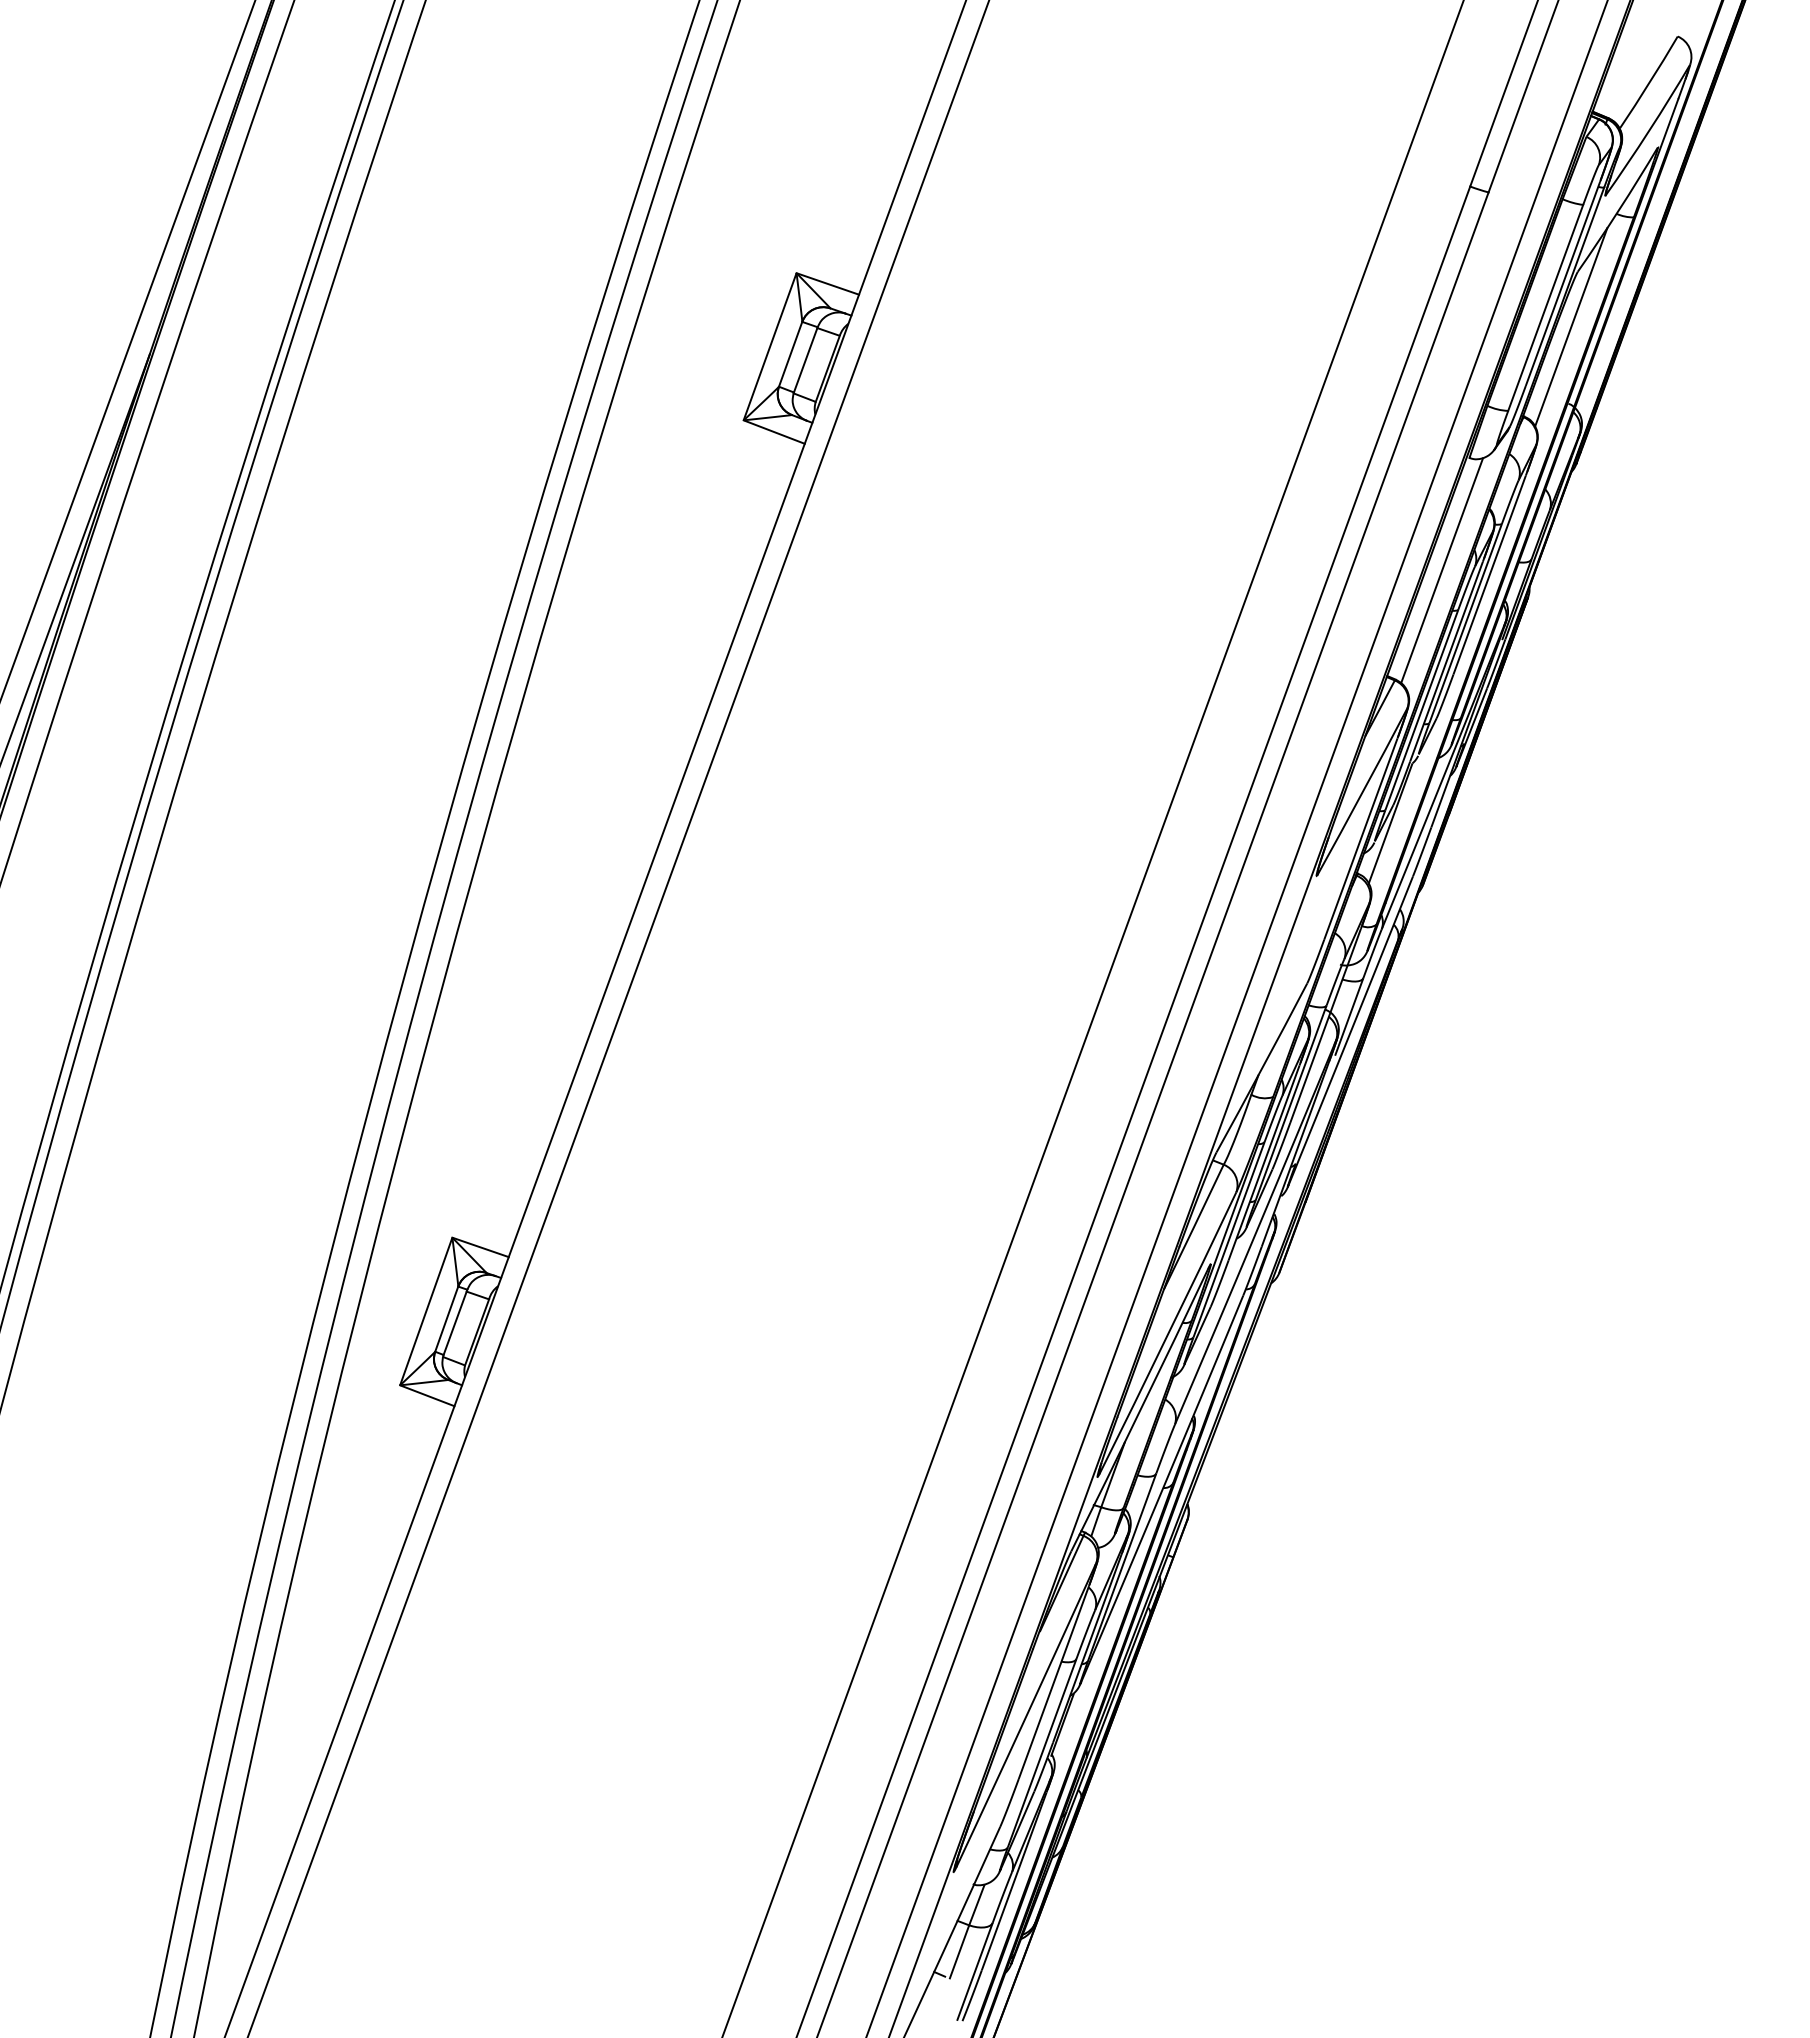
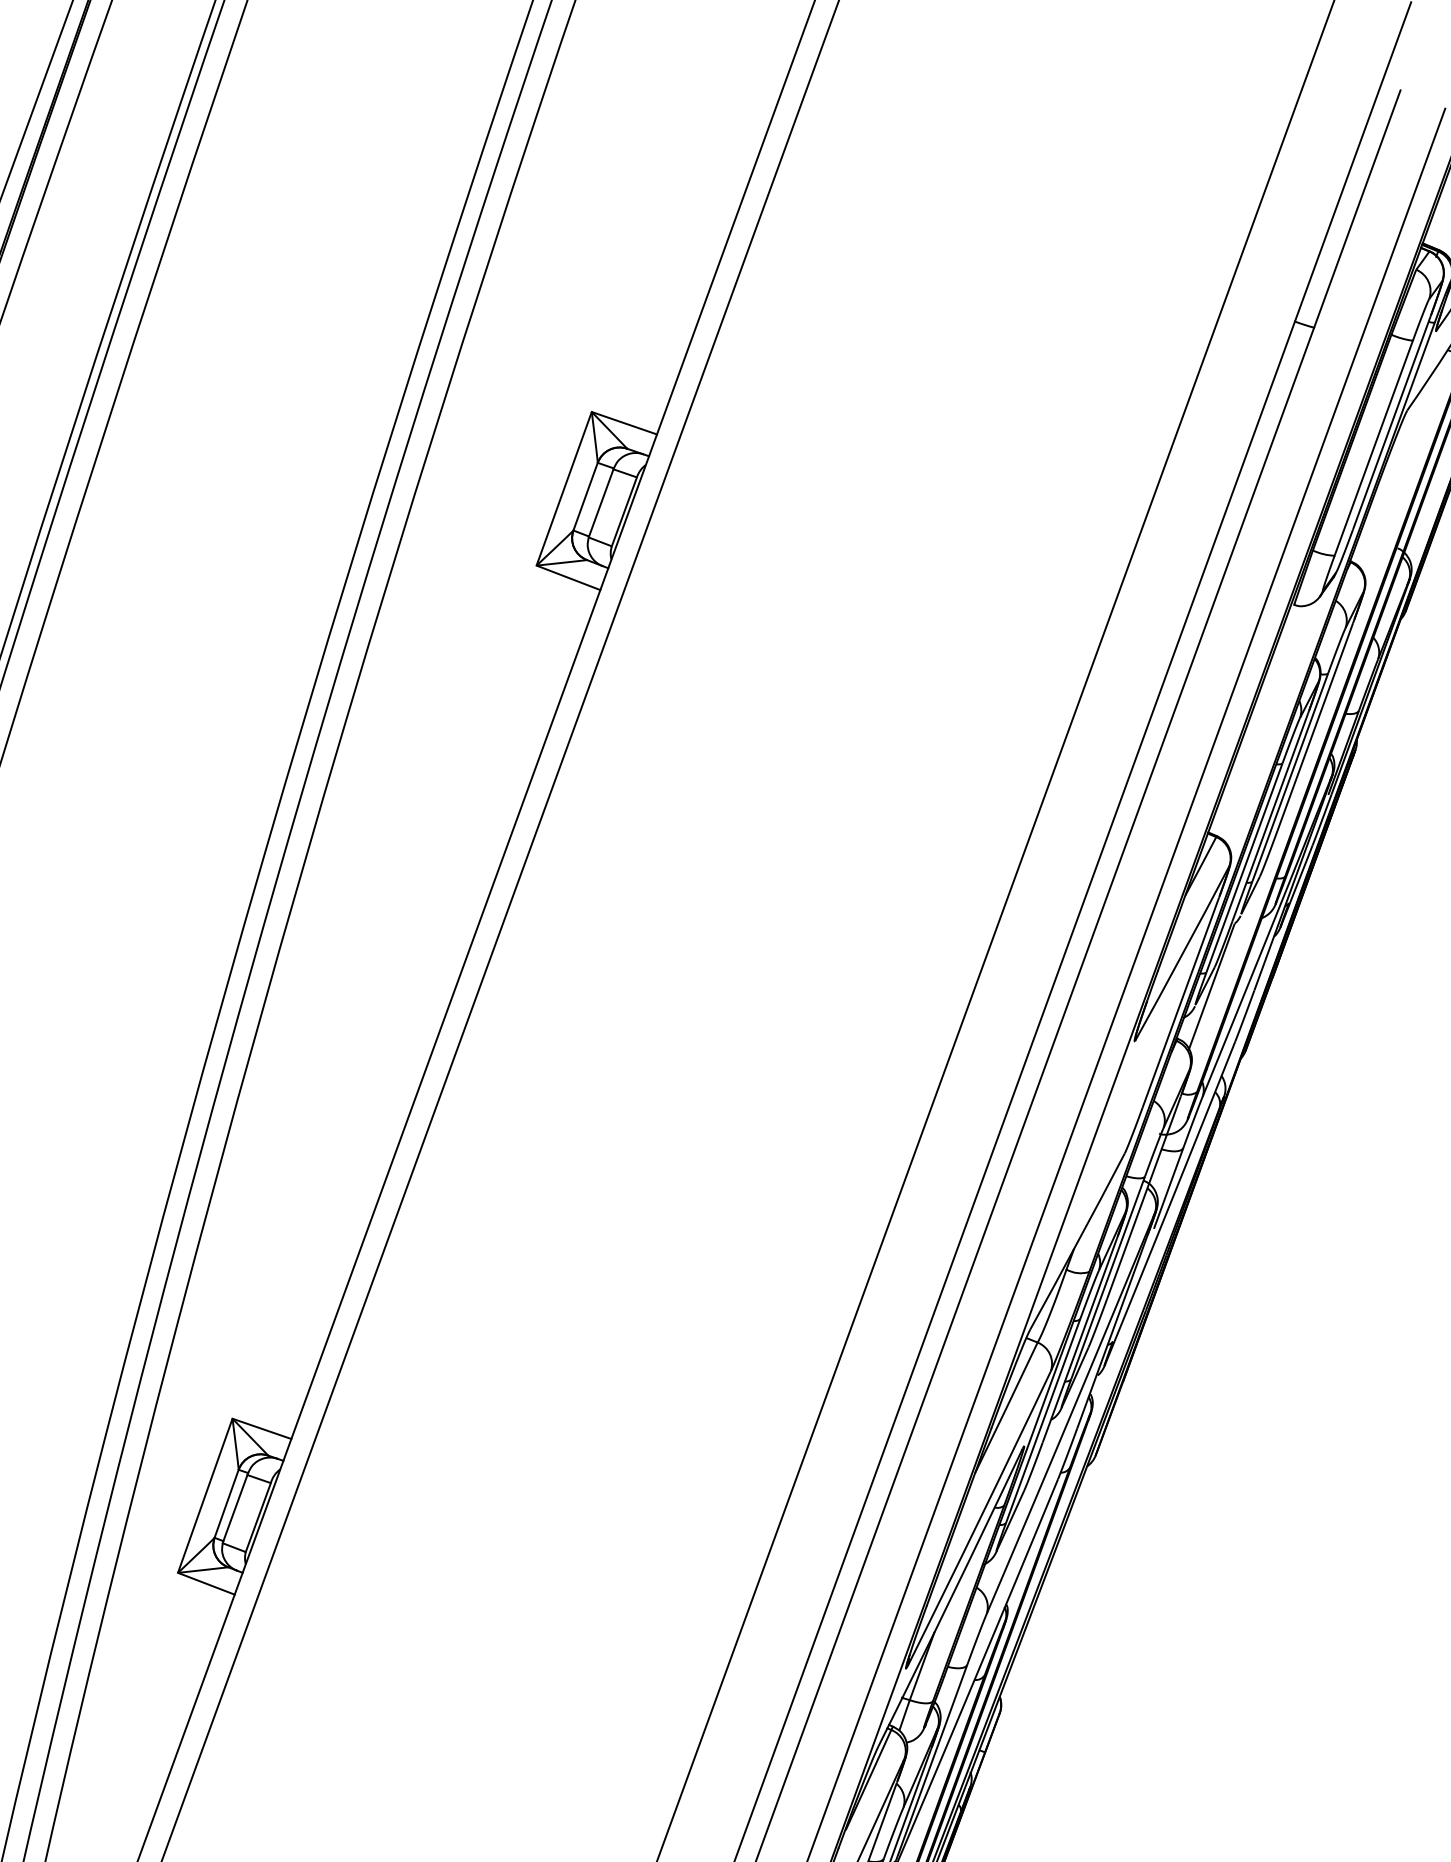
line: (1570, 327) -> (1399, 468), removed
line: (1441, 570) -> (1264, 722), removed

